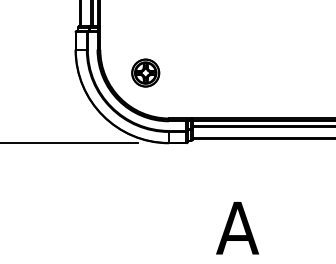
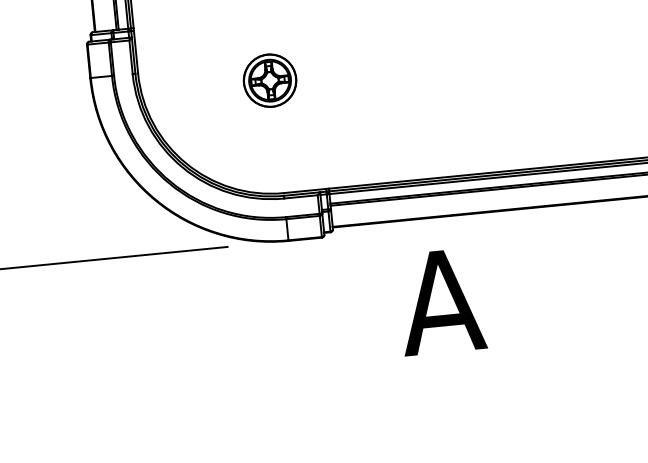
part: (145, 72) -> (269, 79), moved
text: (237, 228) -> (441, 302), moved

